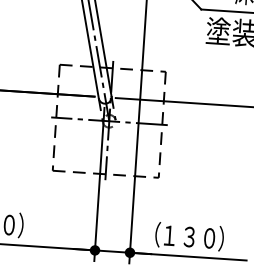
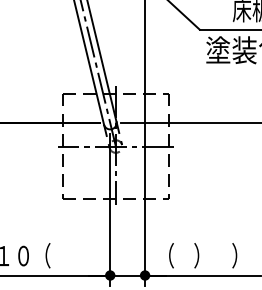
text: (27, 225) -> (41, 255), ） -> （
text: (190, 236) -> (203, 255), １３０ -> ）

